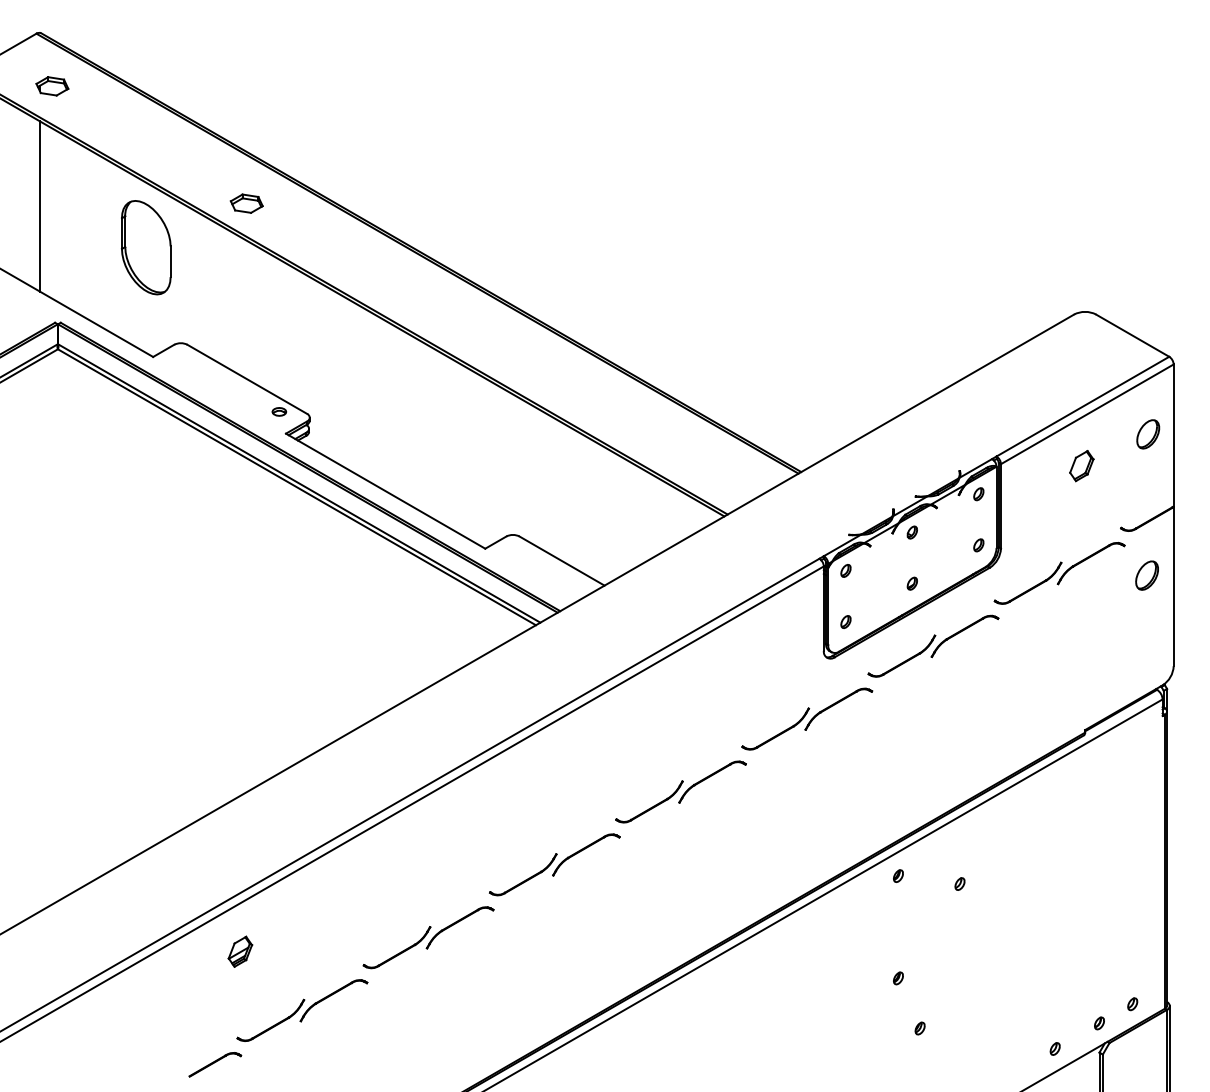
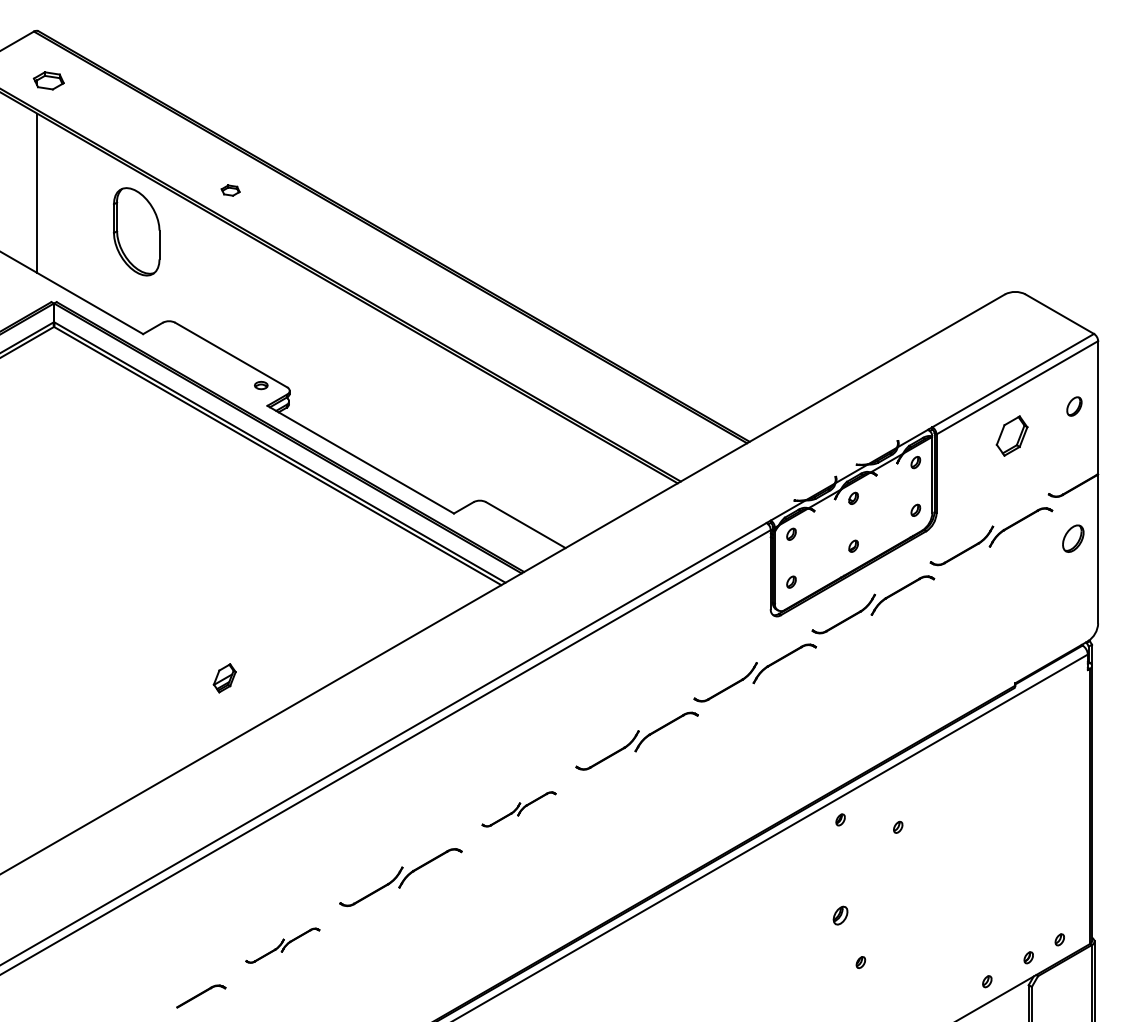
part: (246, 203) -> (230, 190), size x0.6
part: (1148, 434) -> (1074, 406), size x0.7
part: (1081, 466) -> (1011, 436), size x1.4
part: (554, 864) -> (518, 809), size x0.6
part: (240, 951) -> (224, 678), moved
part: (898, 978) -> (840, 915), size x1.6
part: (302, 1010) -> (282, 945), size x0.6

